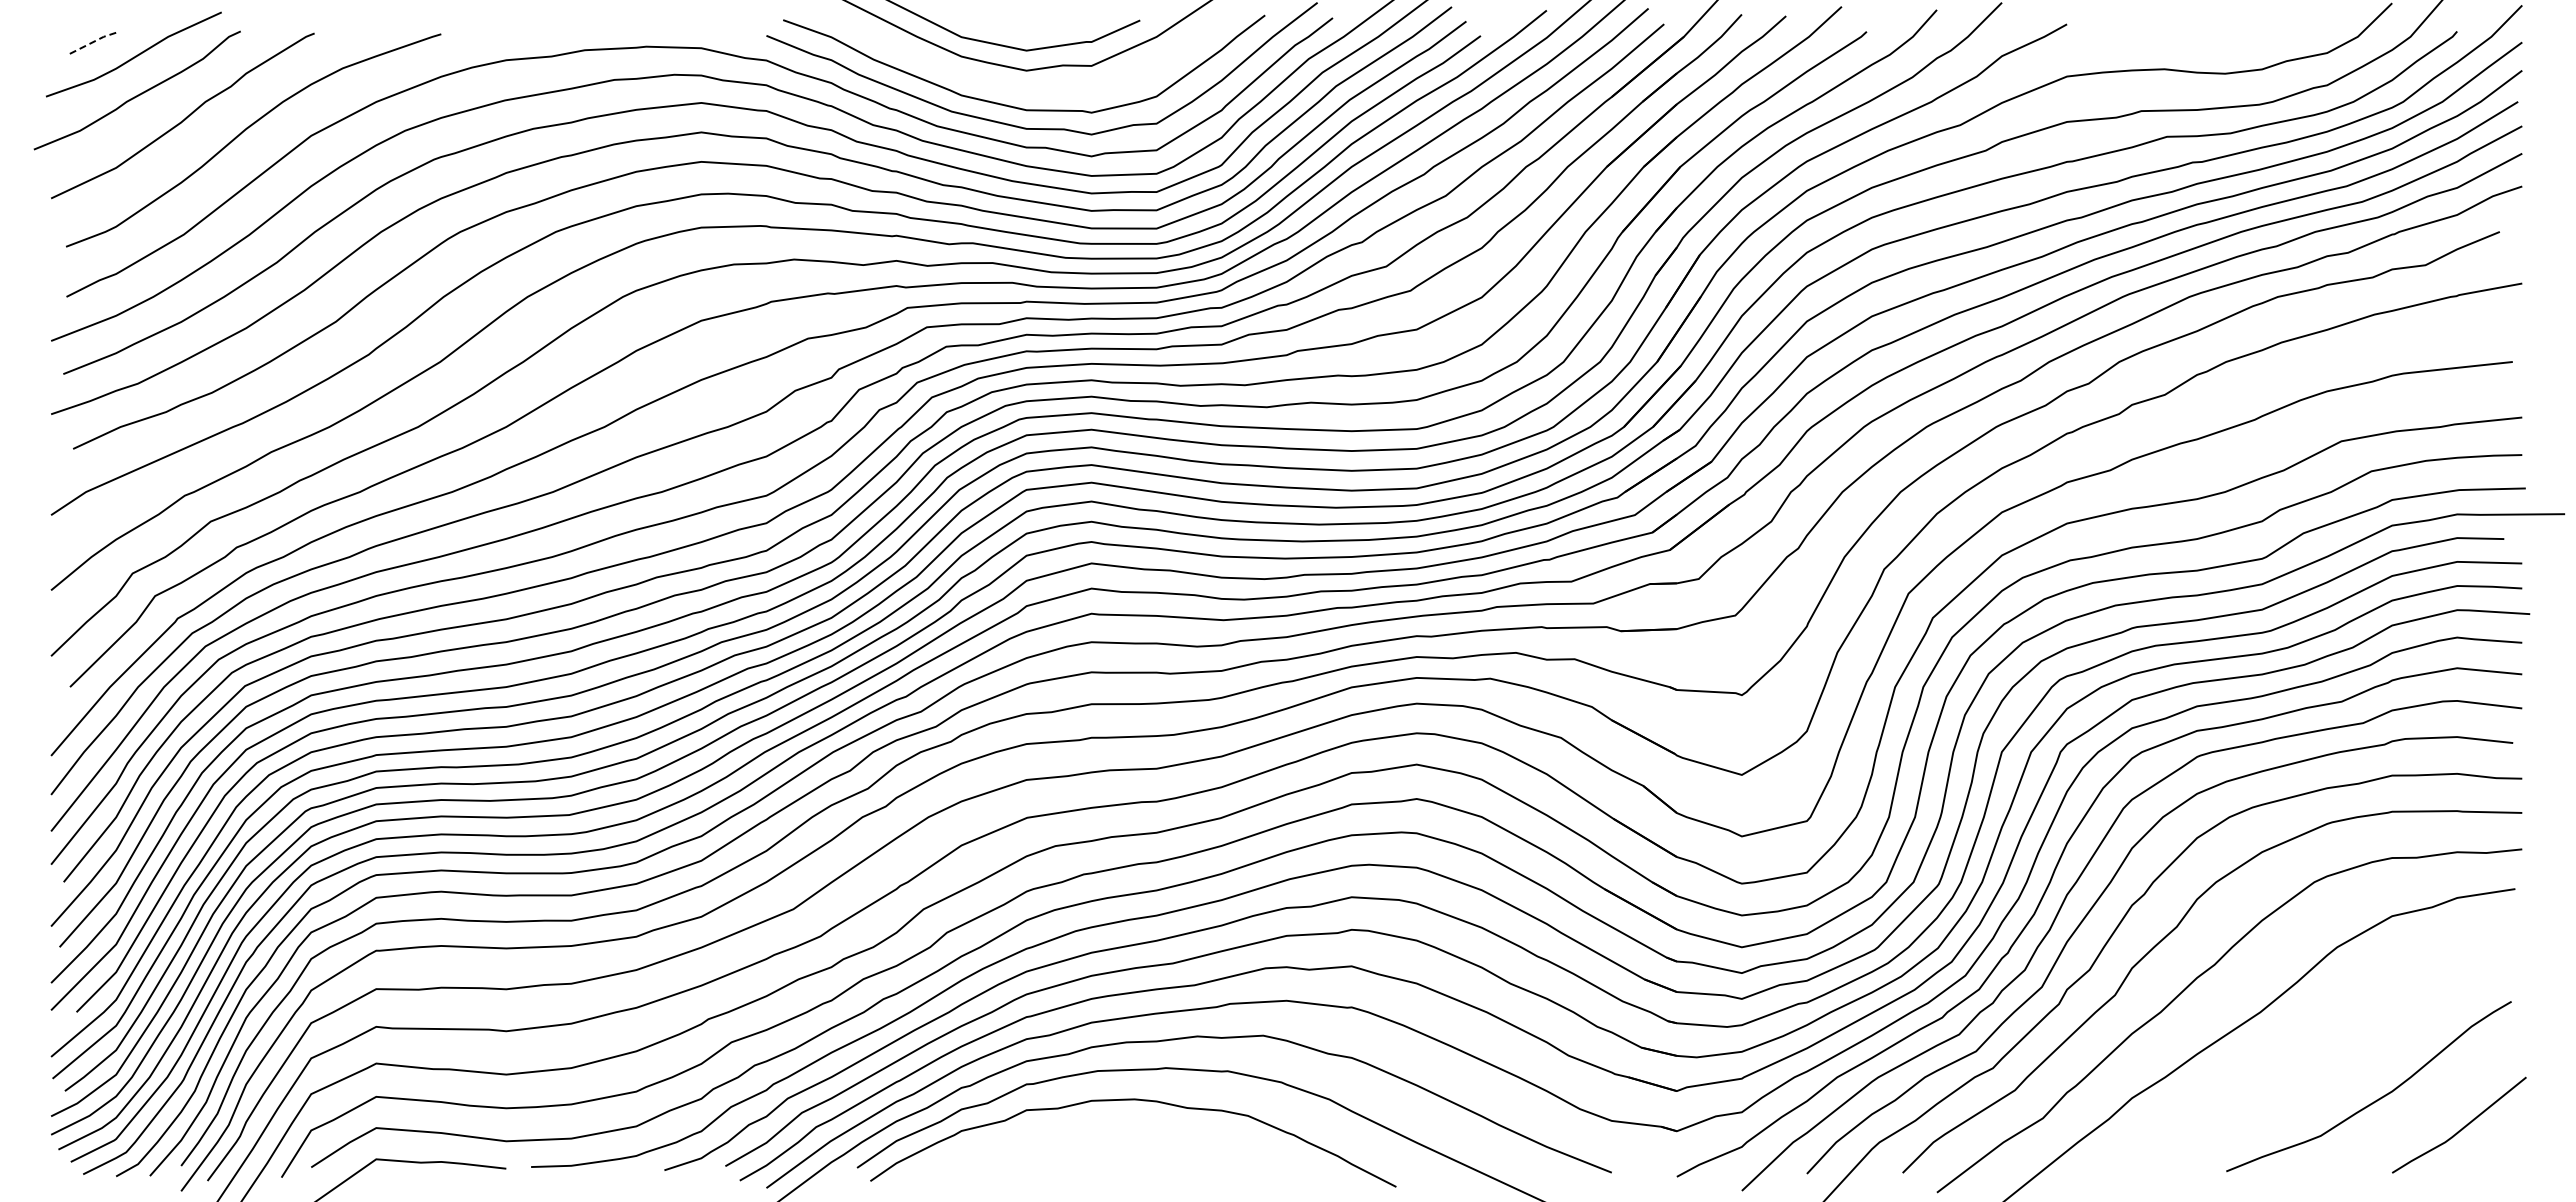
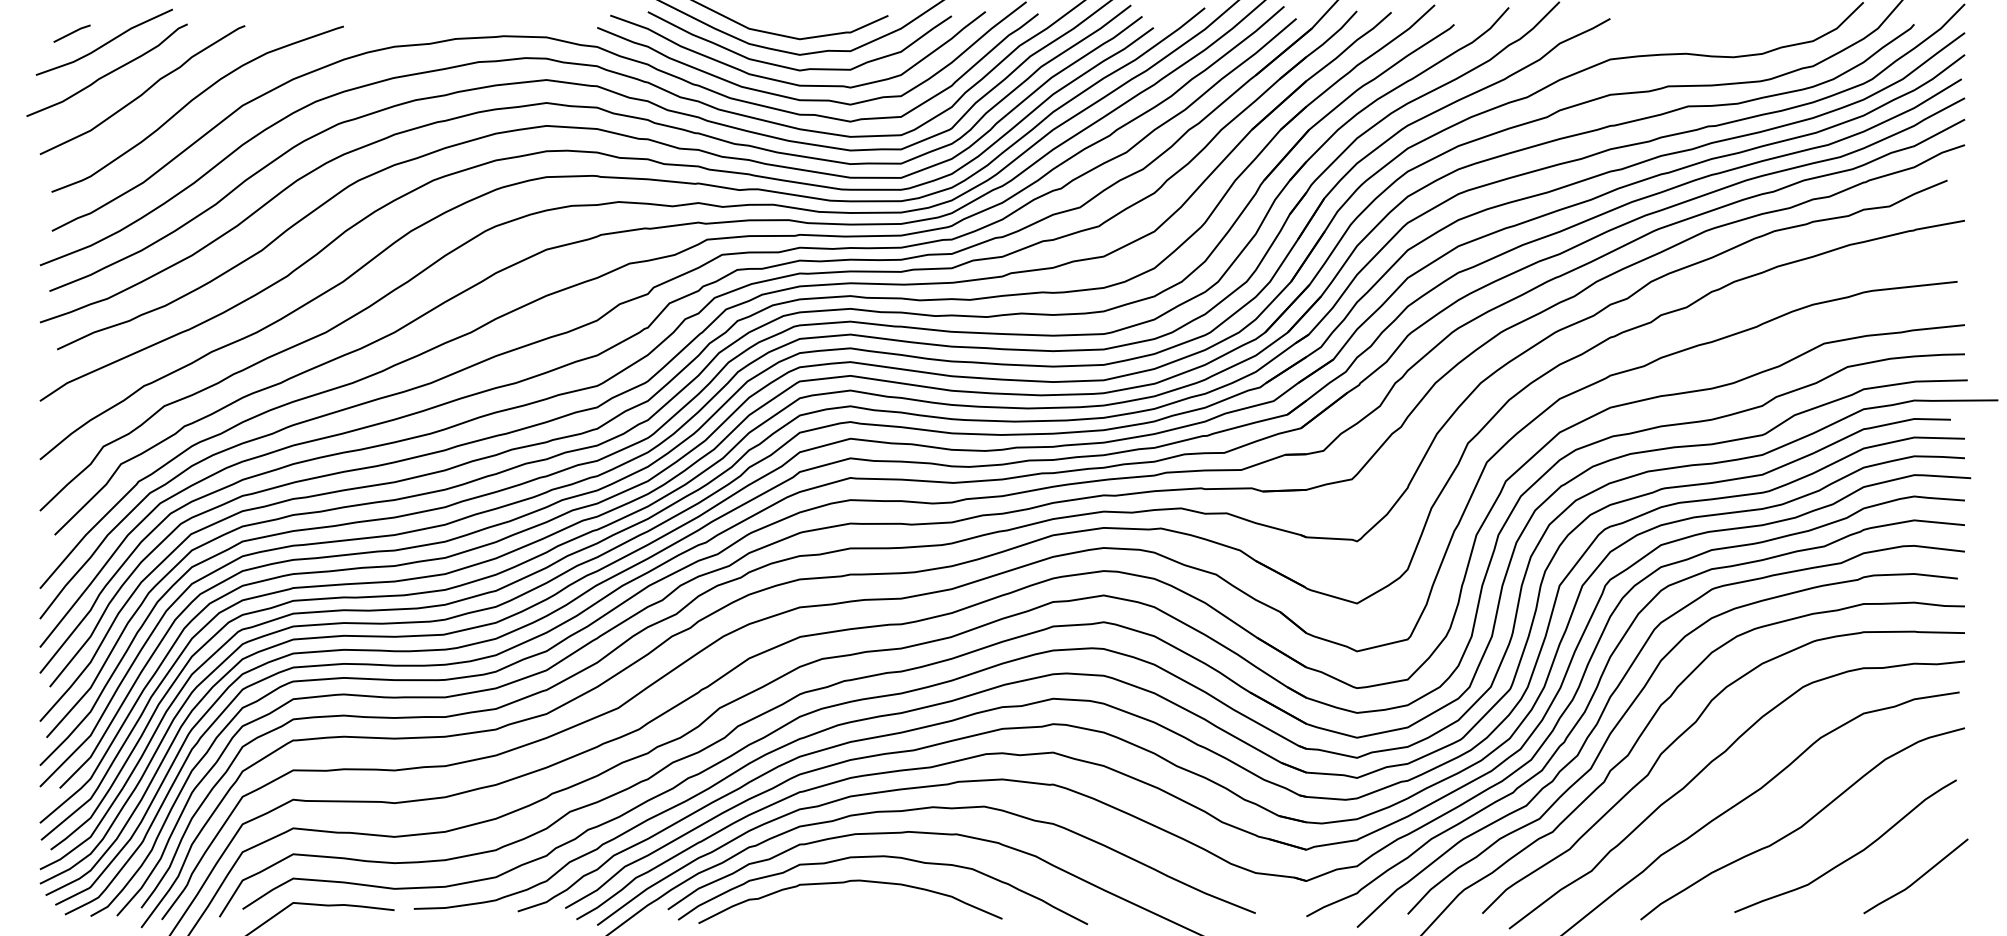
line: (92, 42) -> (72, 32), dashed -> solid
curve: (1017, 87) -> (792, 67), added
curve: (2314, 1058) -> (1803, 824), added
curve: (1086, 1133) -> (846, 882), added

